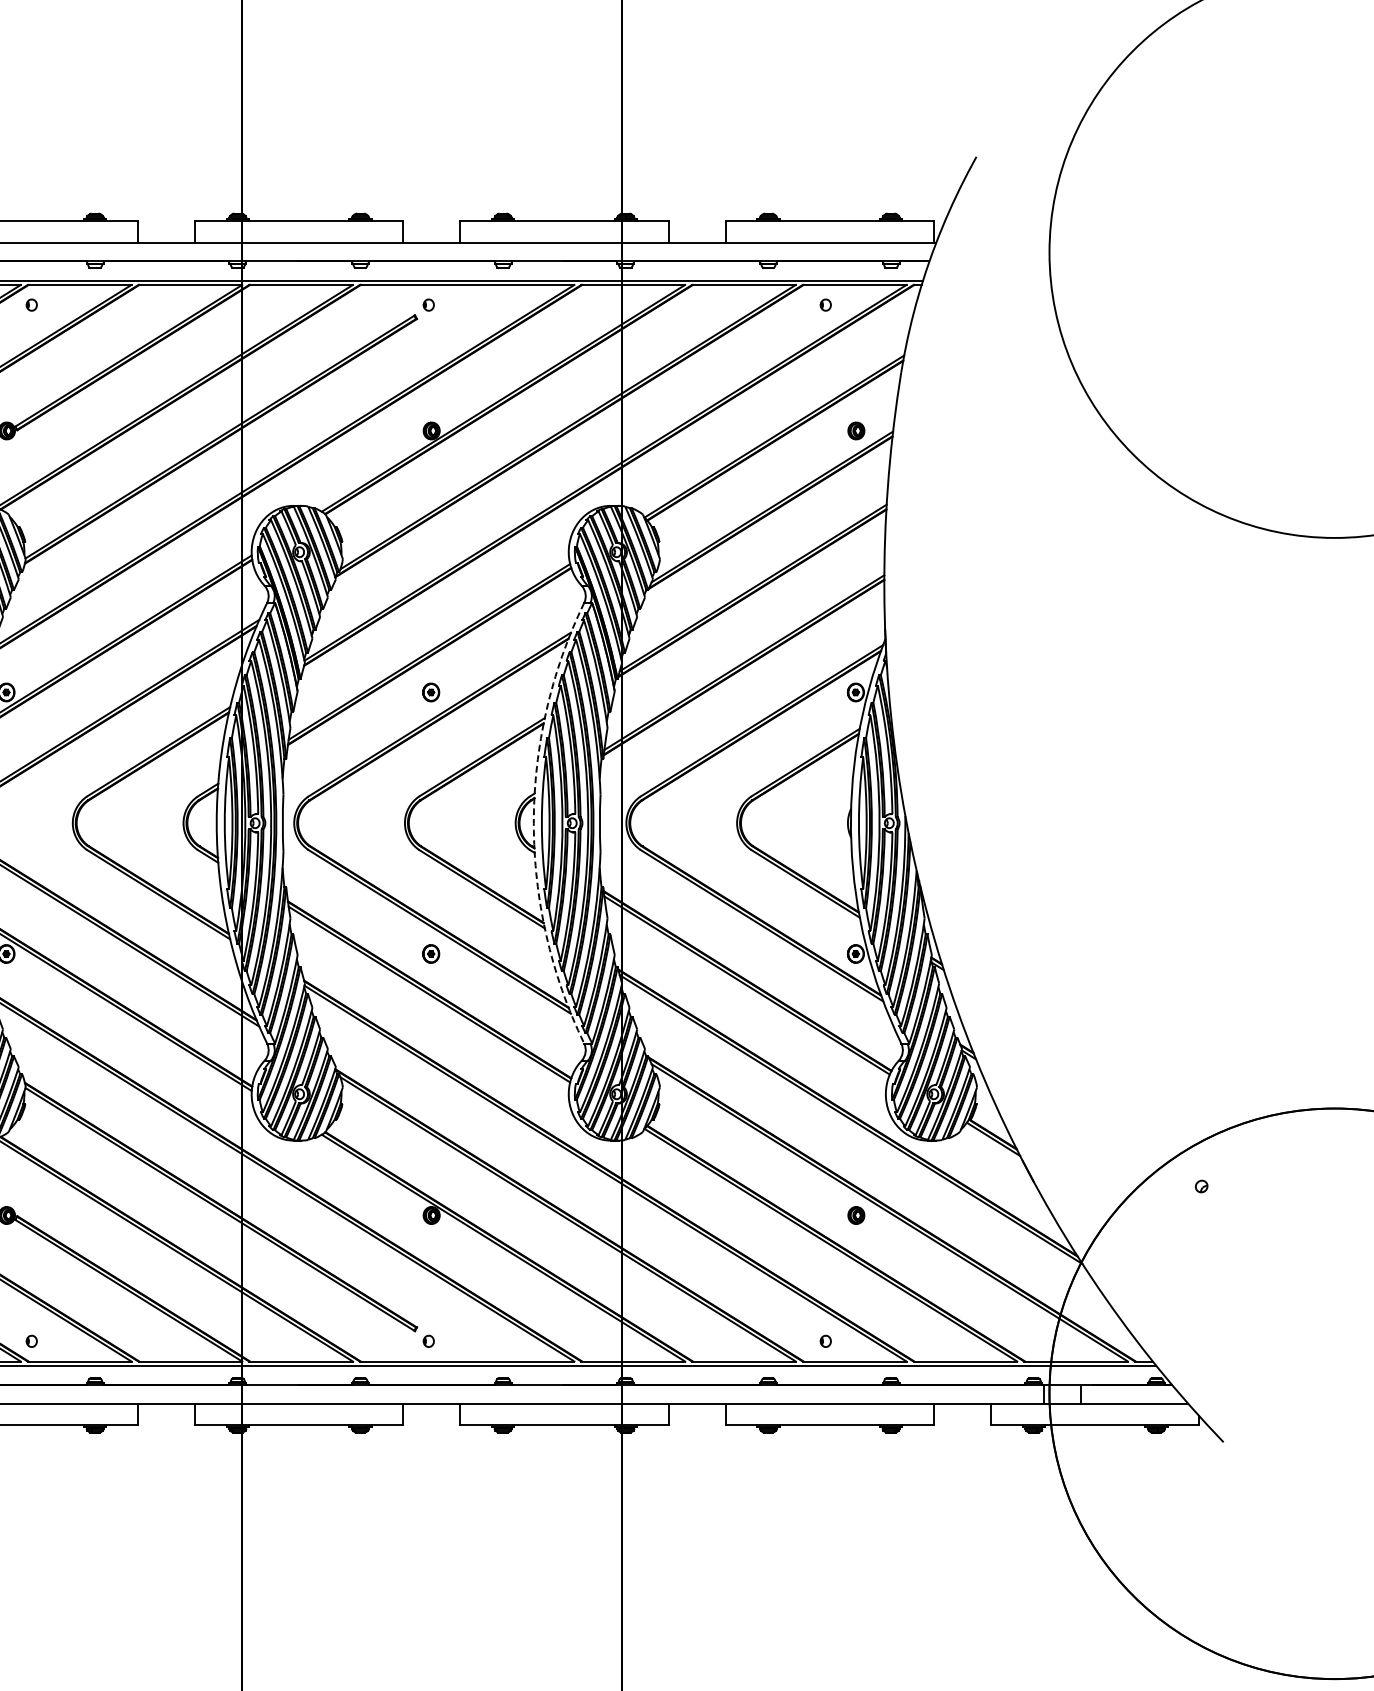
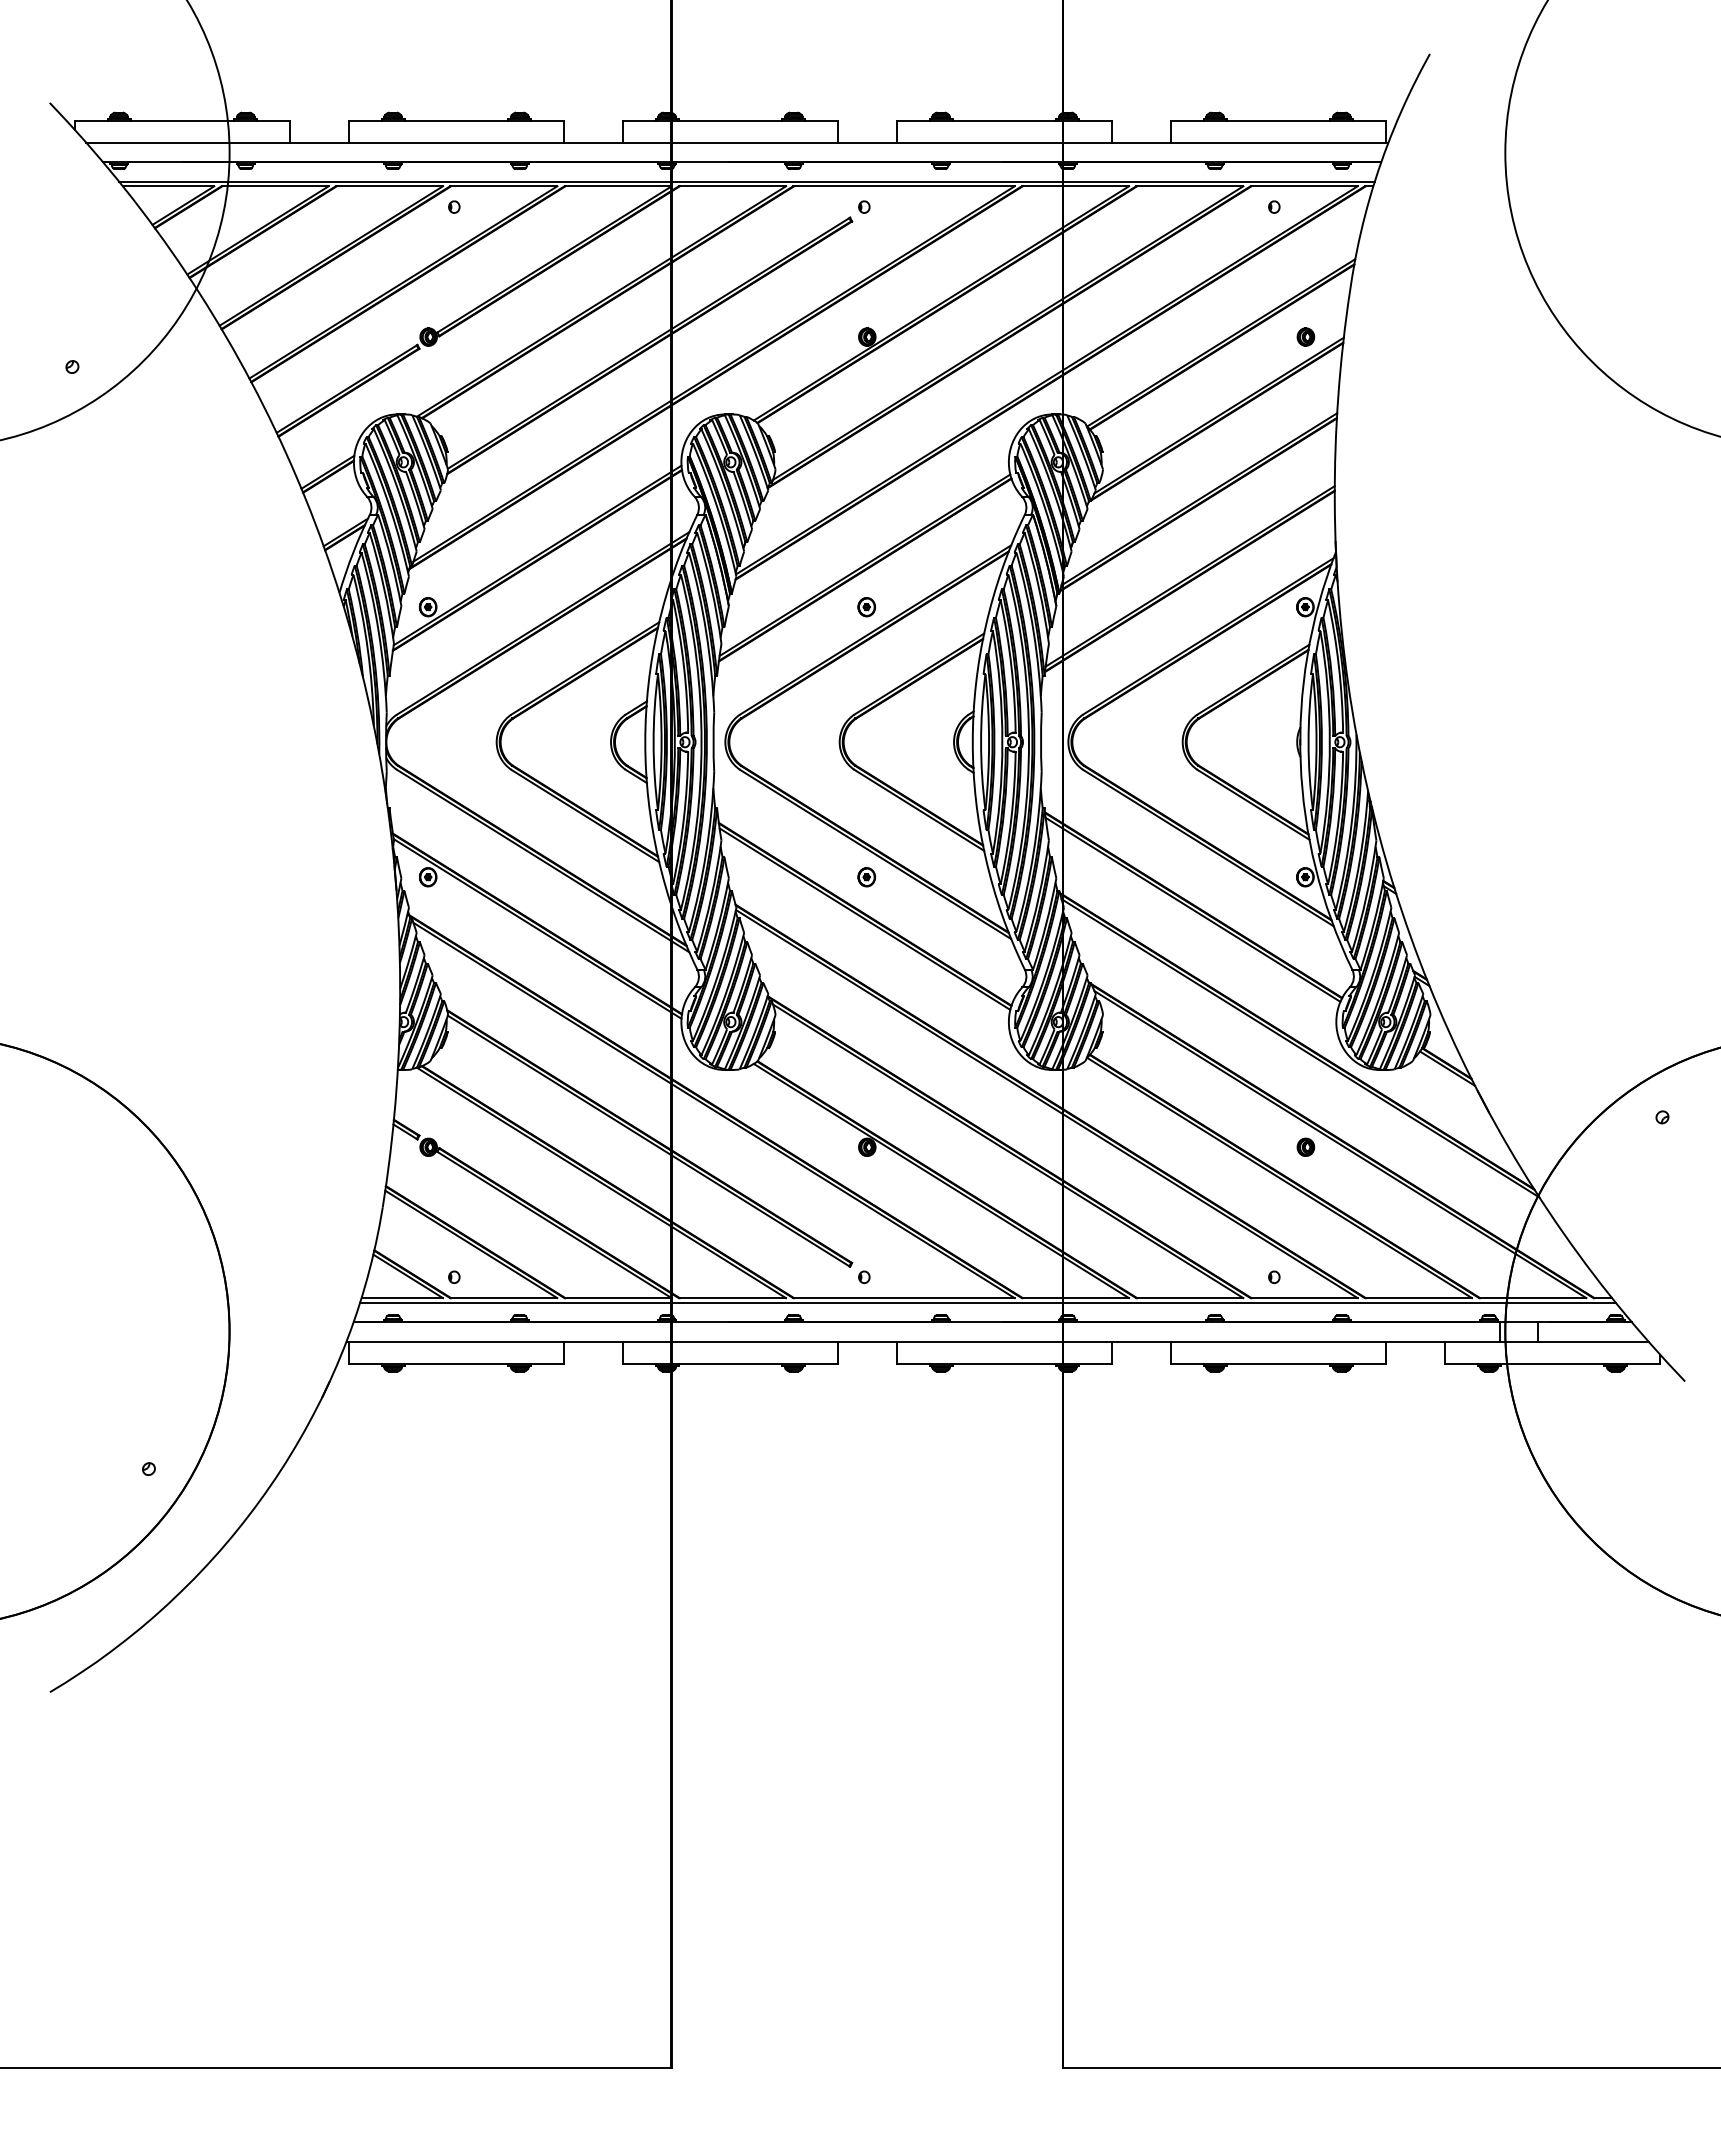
arc: (533, 823) -> (972, 742), dashed -> solid

